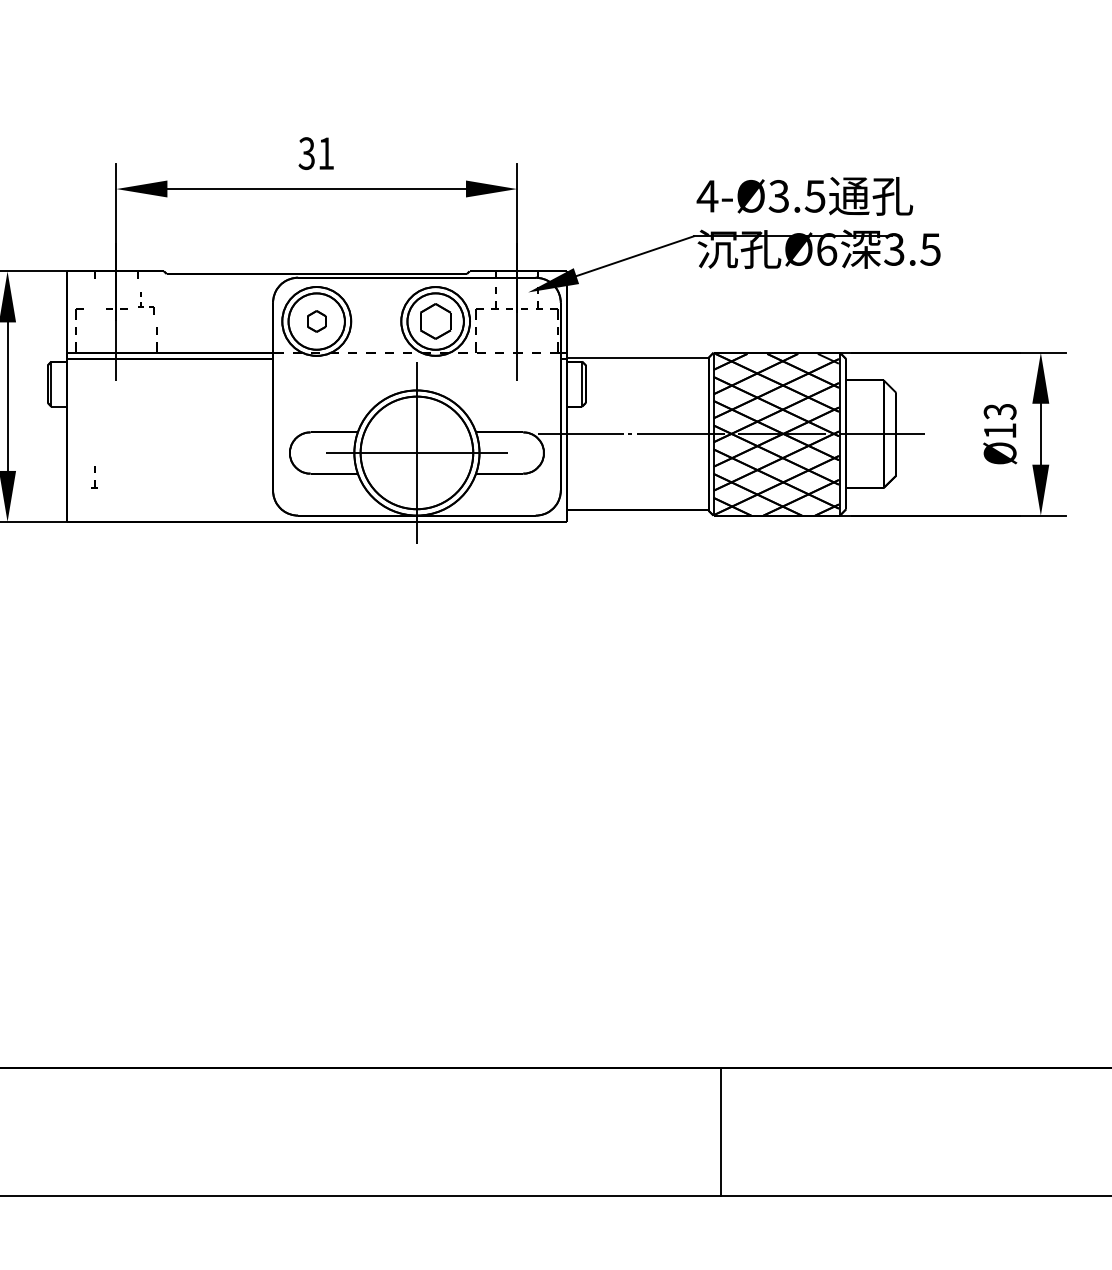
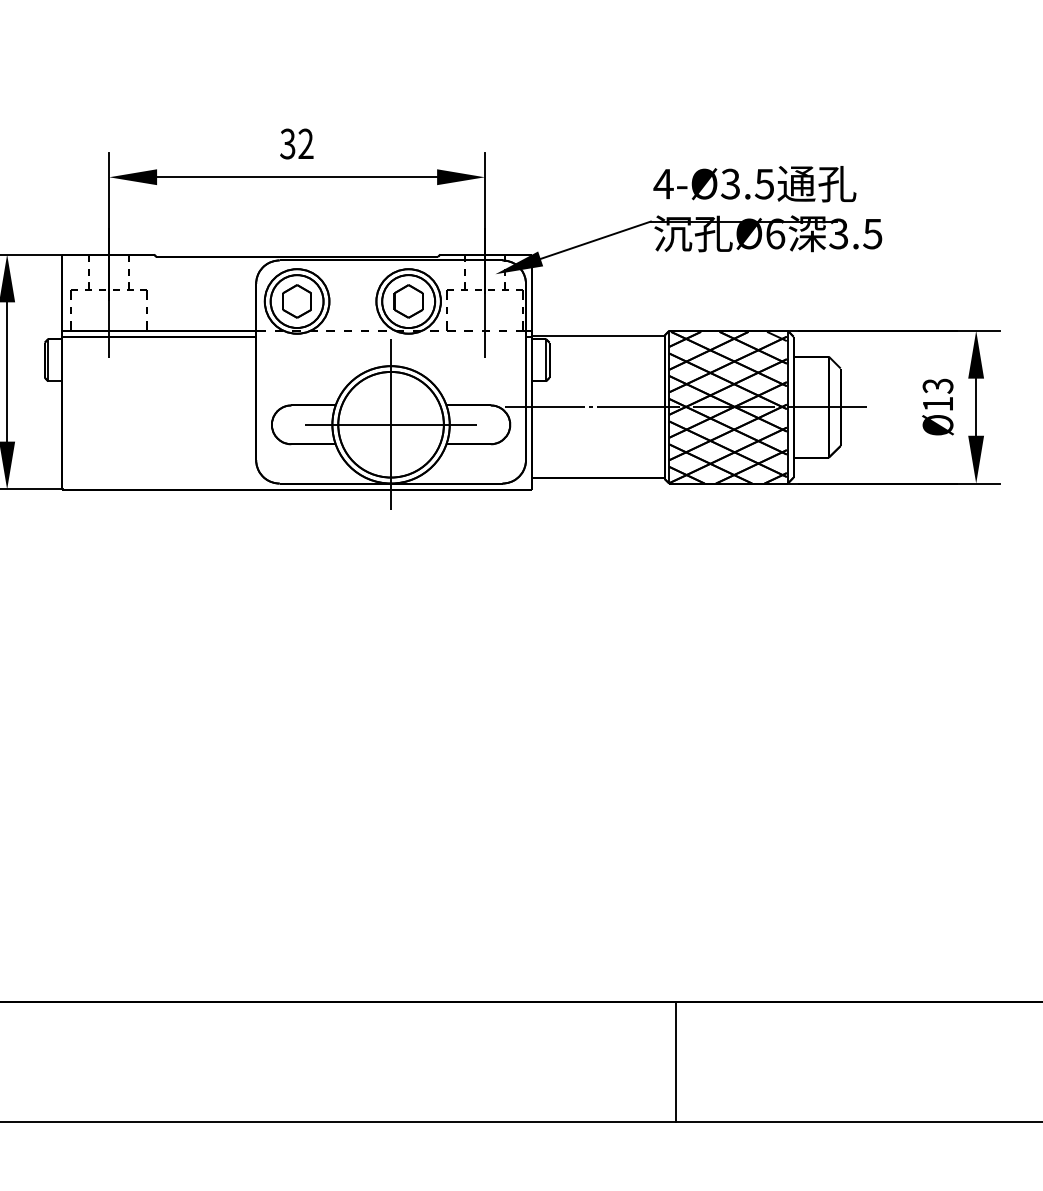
text: (325, 153) -> (305, 143), 31 -> 32
part: (146, 303) -> (137, 284), size x1.43
part: (316, 321) -> (296, 301), size x1.67
part: (94, 477) -> (88, 279), moved

